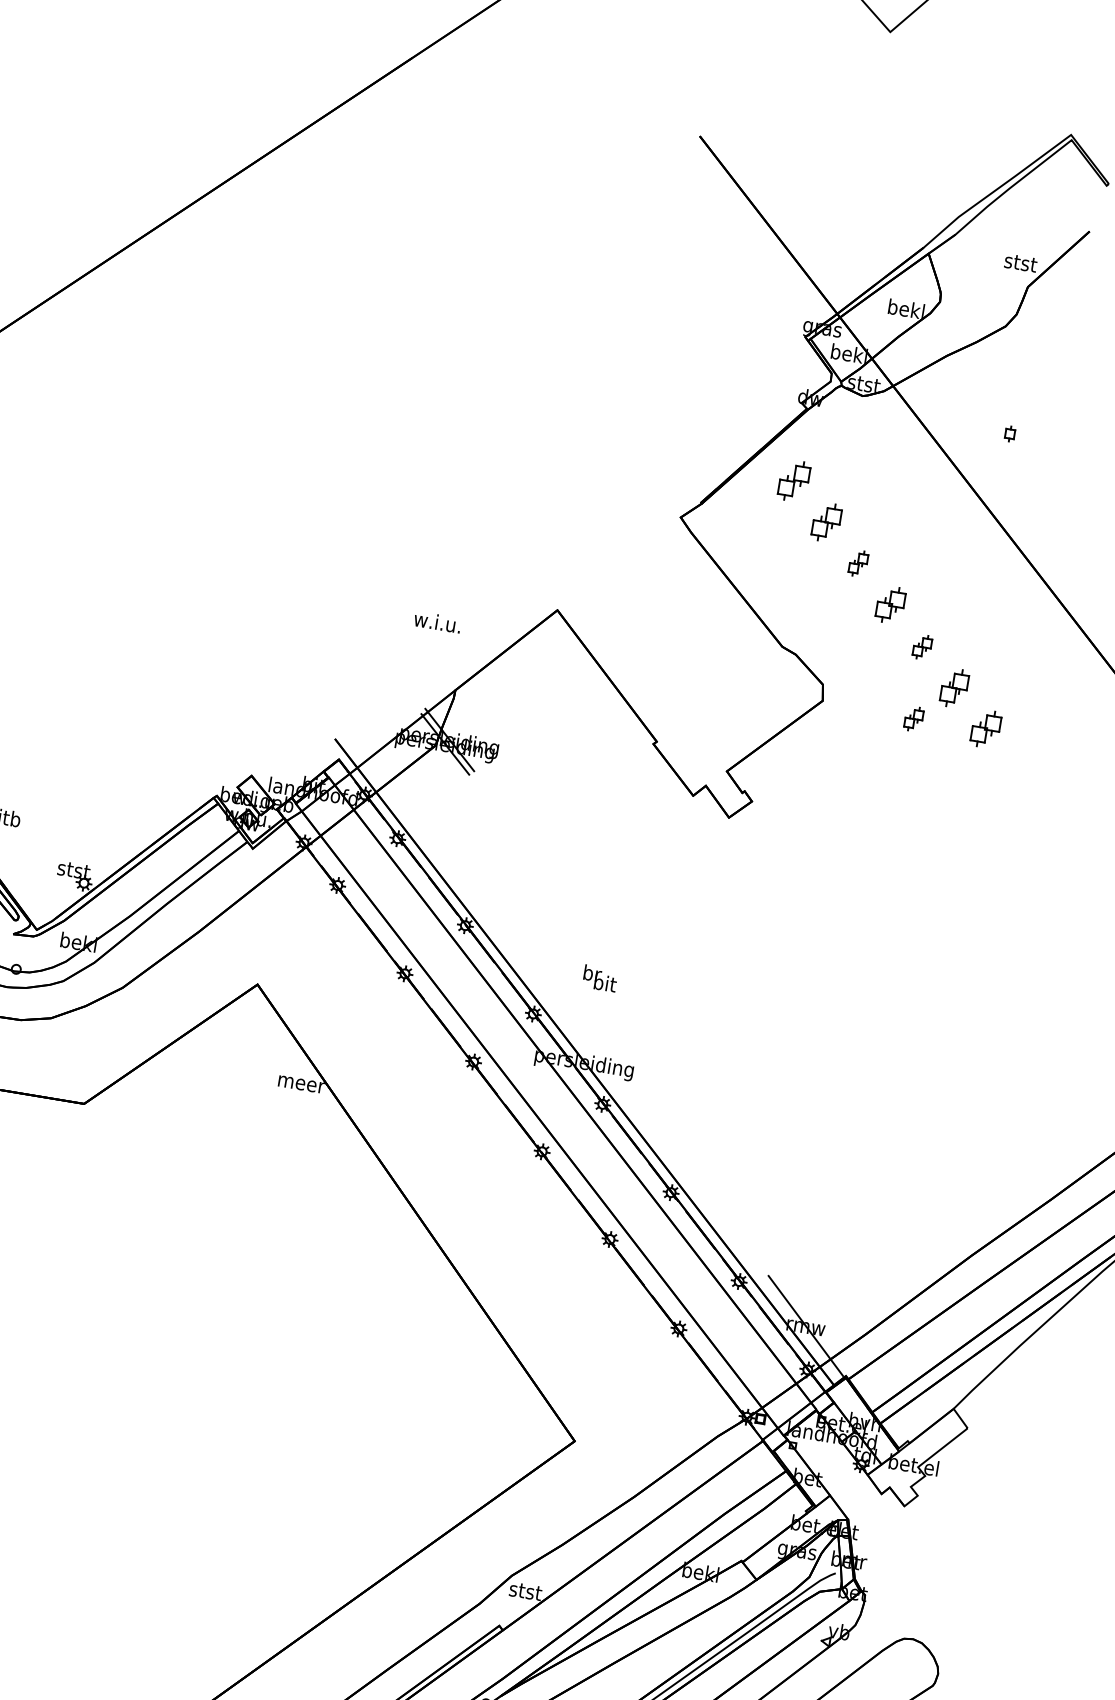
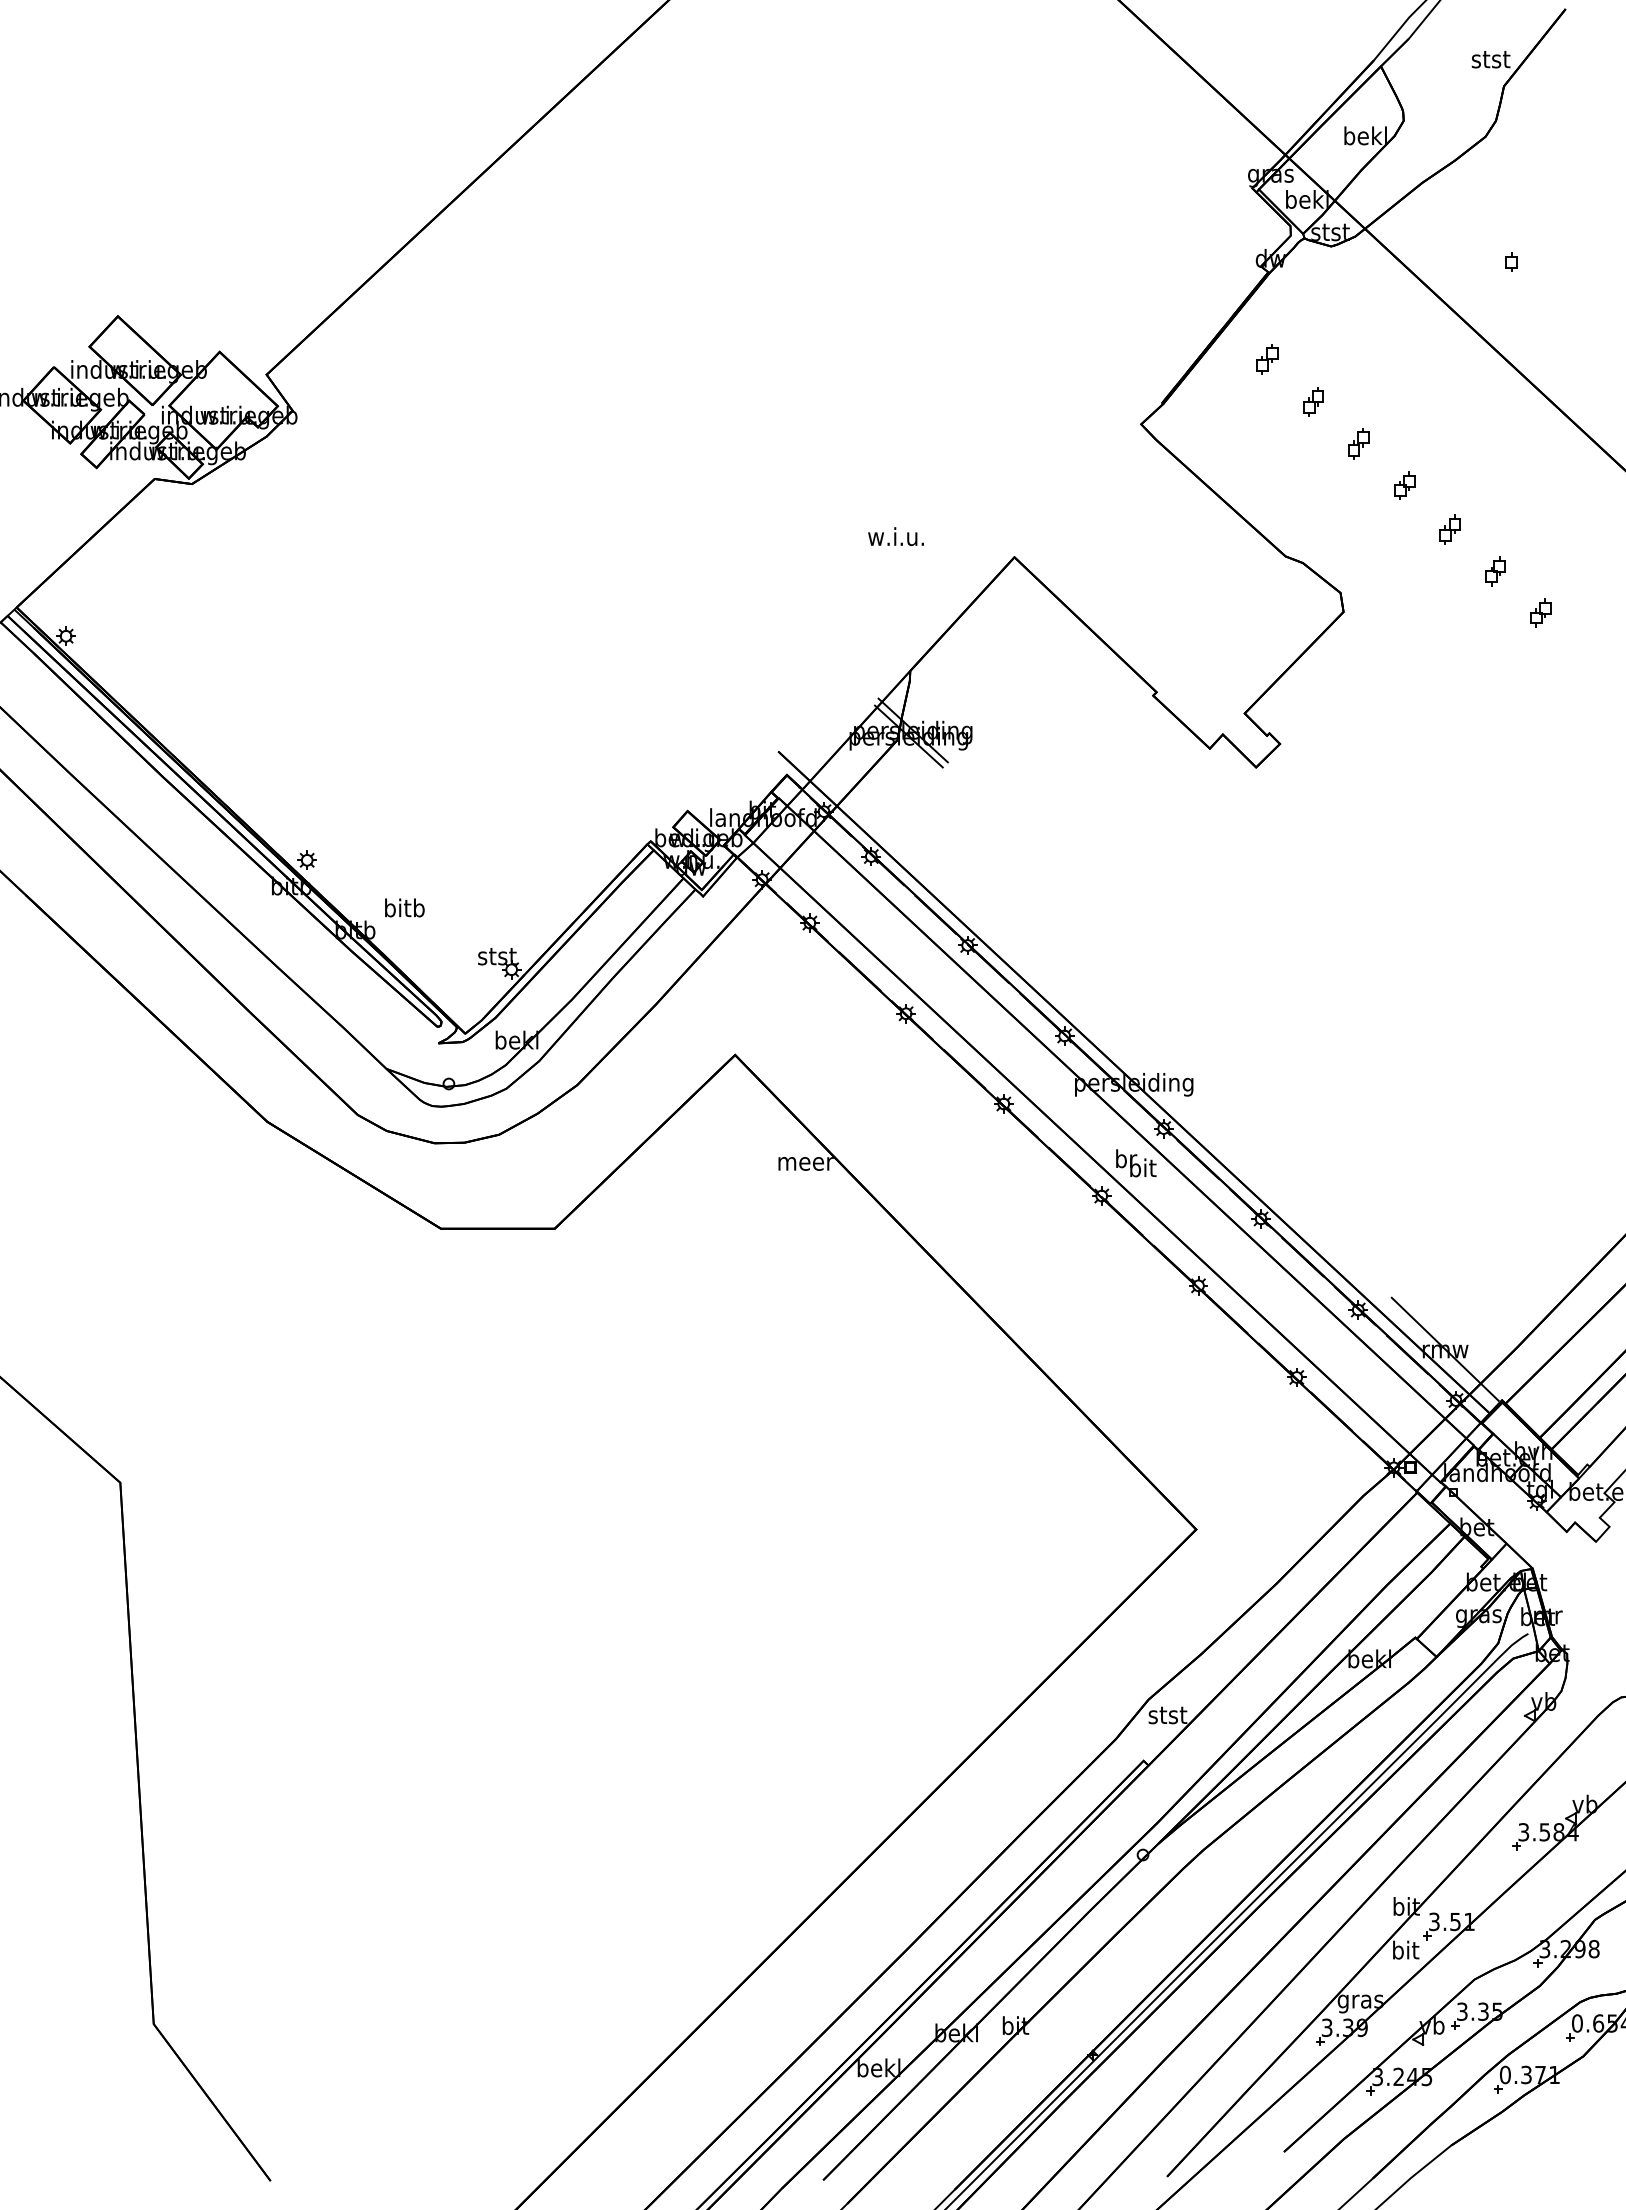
part: (794, 481) -> (1267, 359), size x0.62
part: (826, 522) -> (1313, 401), size x0.62
part: (890, 604) -> (1404, 485), size x0.62
text: (437, 622) -> (895, 536), moved
part: (954, 688) -> (1495, 571), size x0.62
part: (913, 718) -> (1453, 615), removed
part: (985, 728) -> (1540, 612), size x0.62
text: (600, 978) -> (1136, 1163), moved

